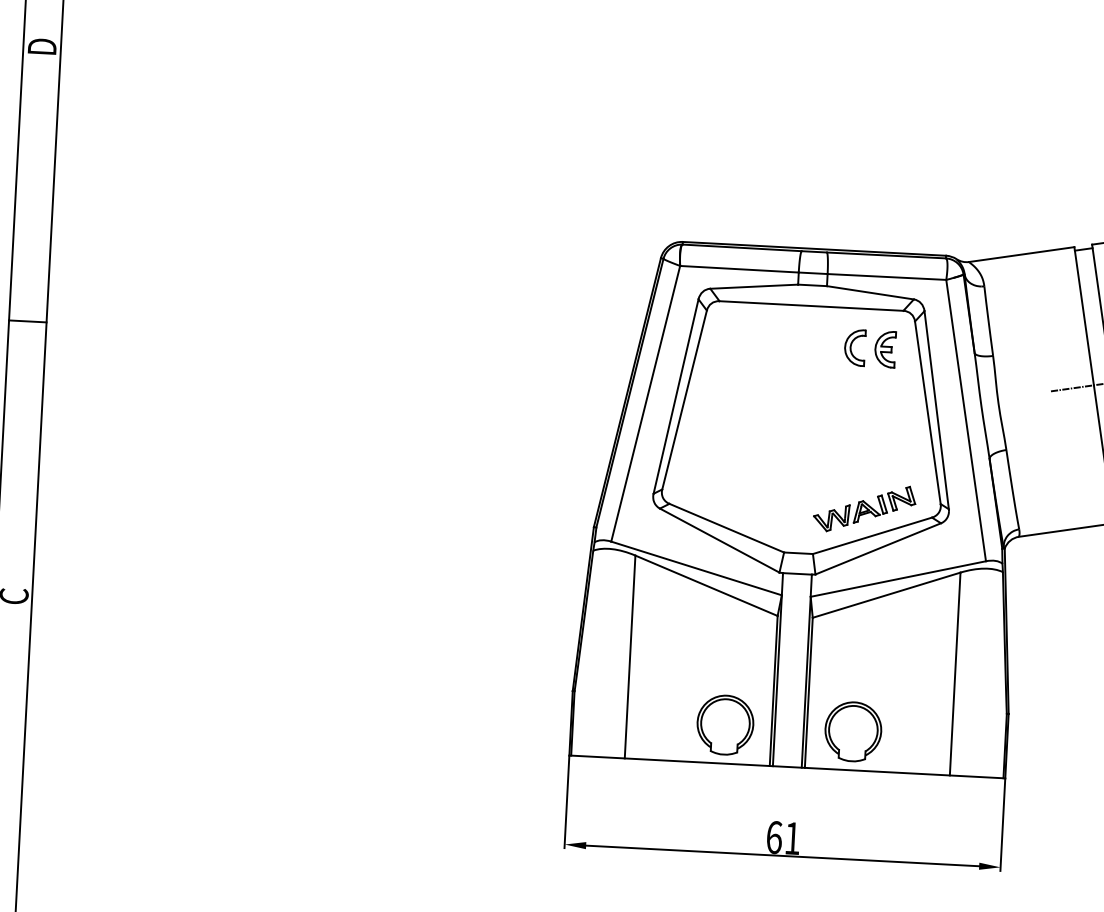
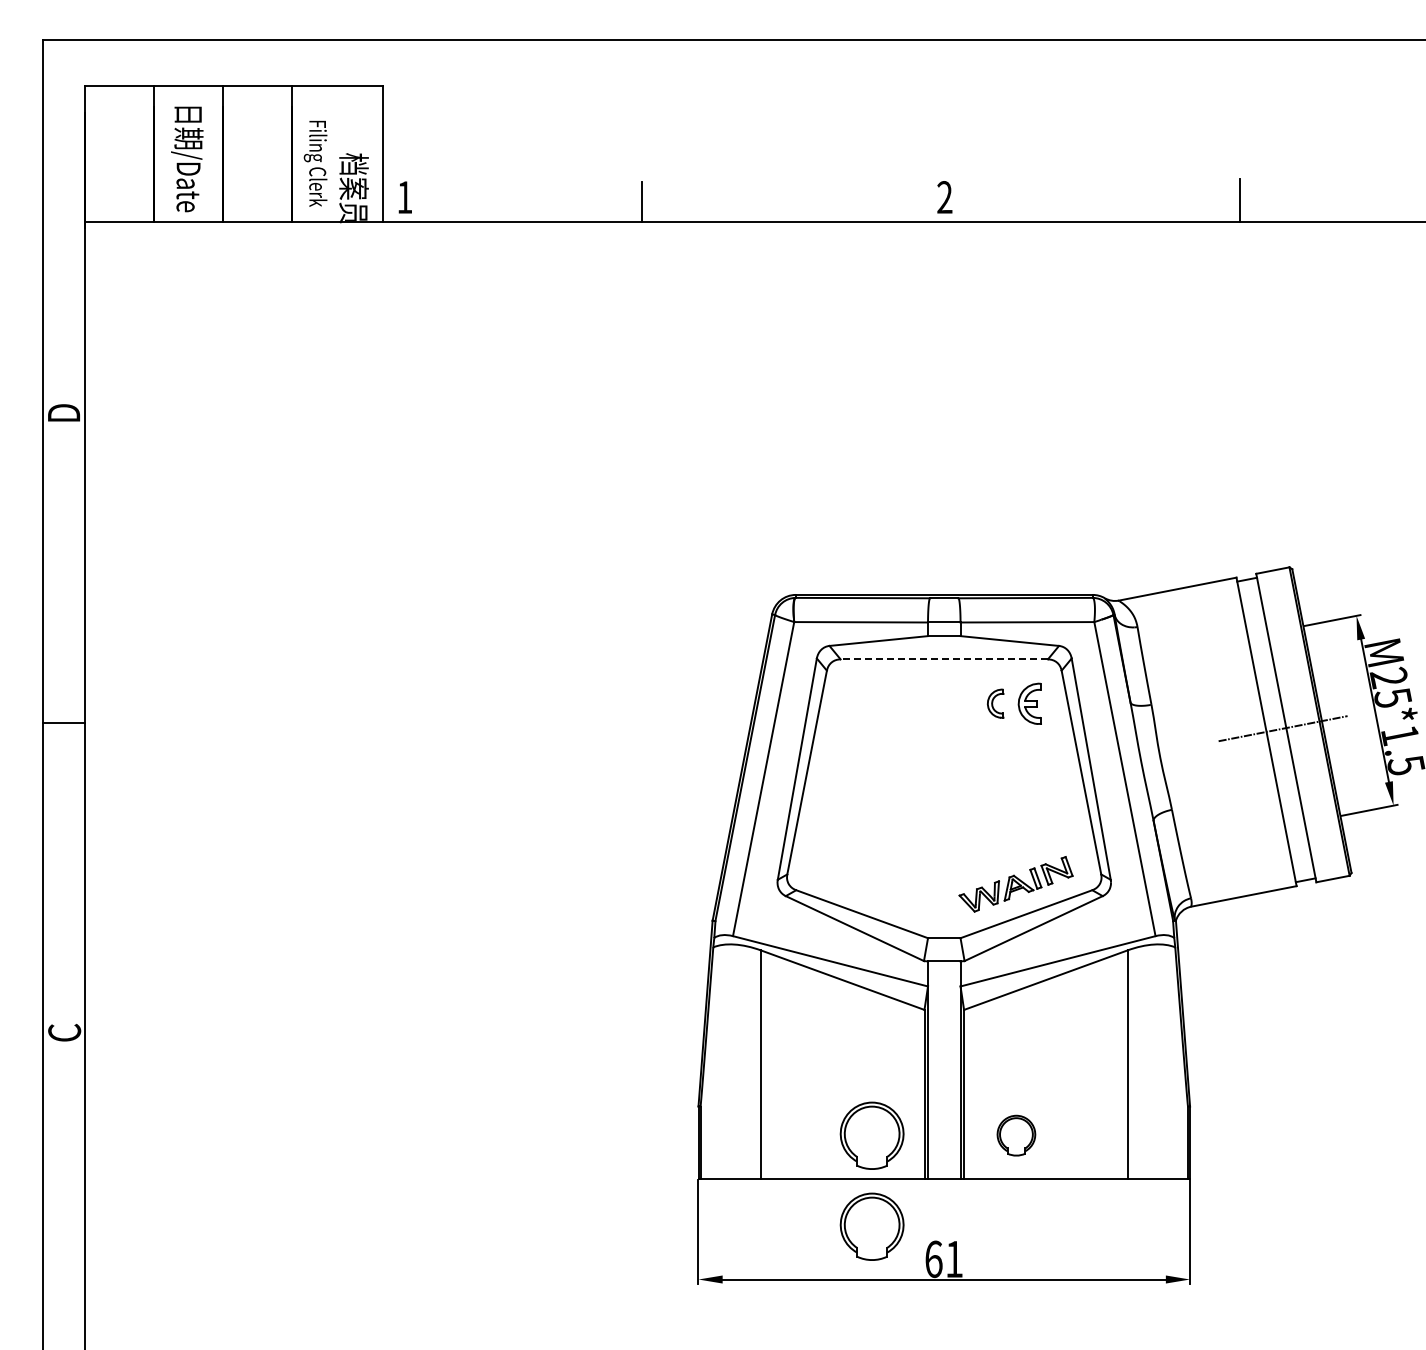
line: (811, 306) -> (944, 659), solid -> dashed
part: (854, 347) -> (995, 703), size x0.7
part: (853, 731) -> (1016, 1135), size x0.6
part: (720, 805) -> (871, 1226), added

